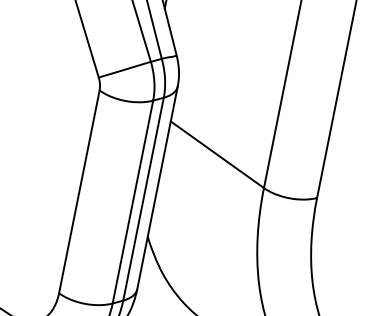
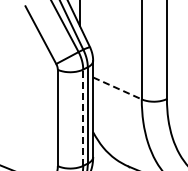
line: (217, 154) -> (117, 88), solid -> dashed
line: (133, 201) -> (83, 117), solid -> dashed

